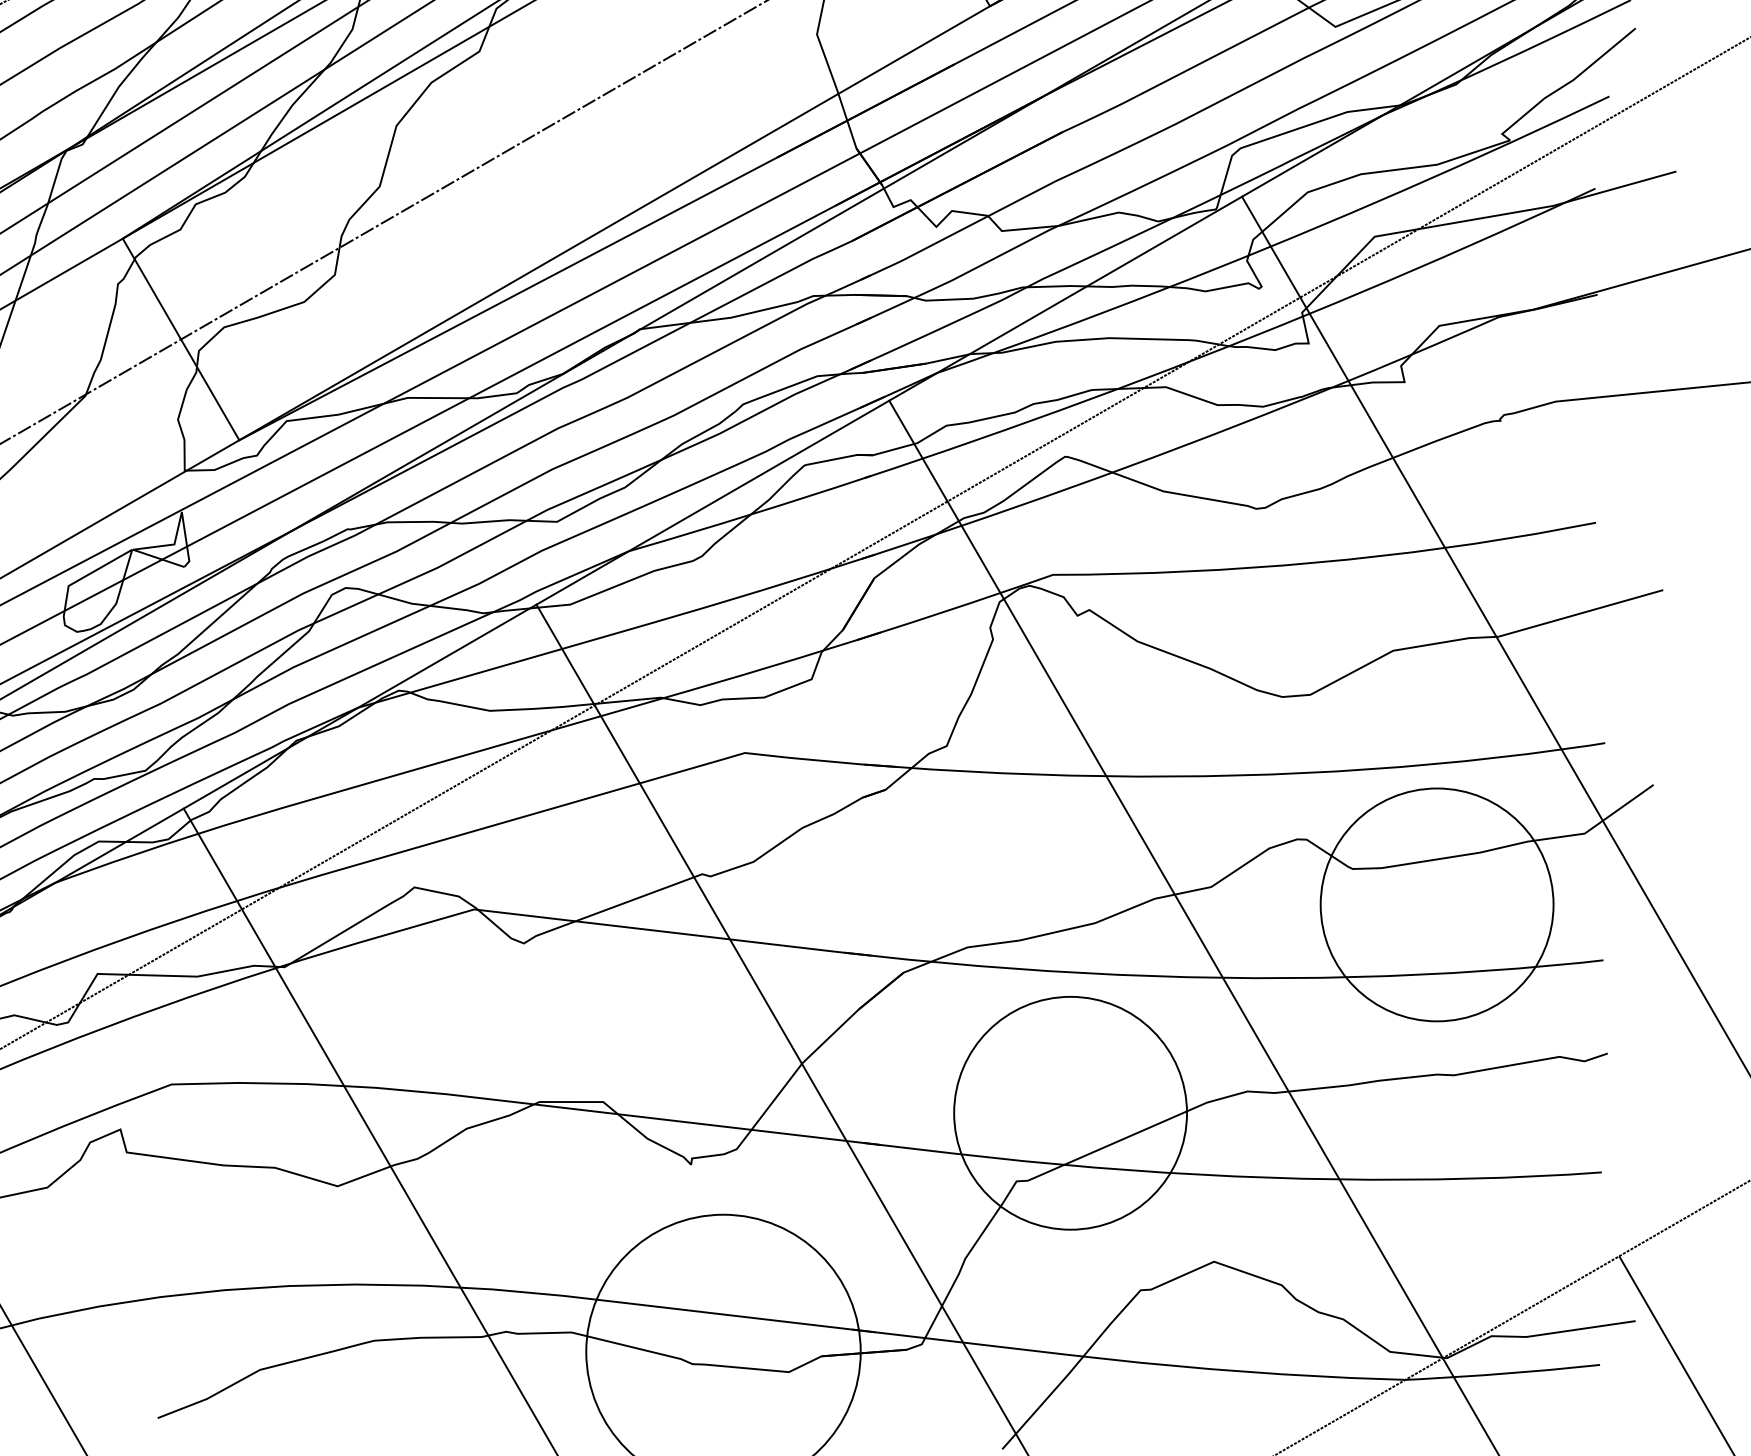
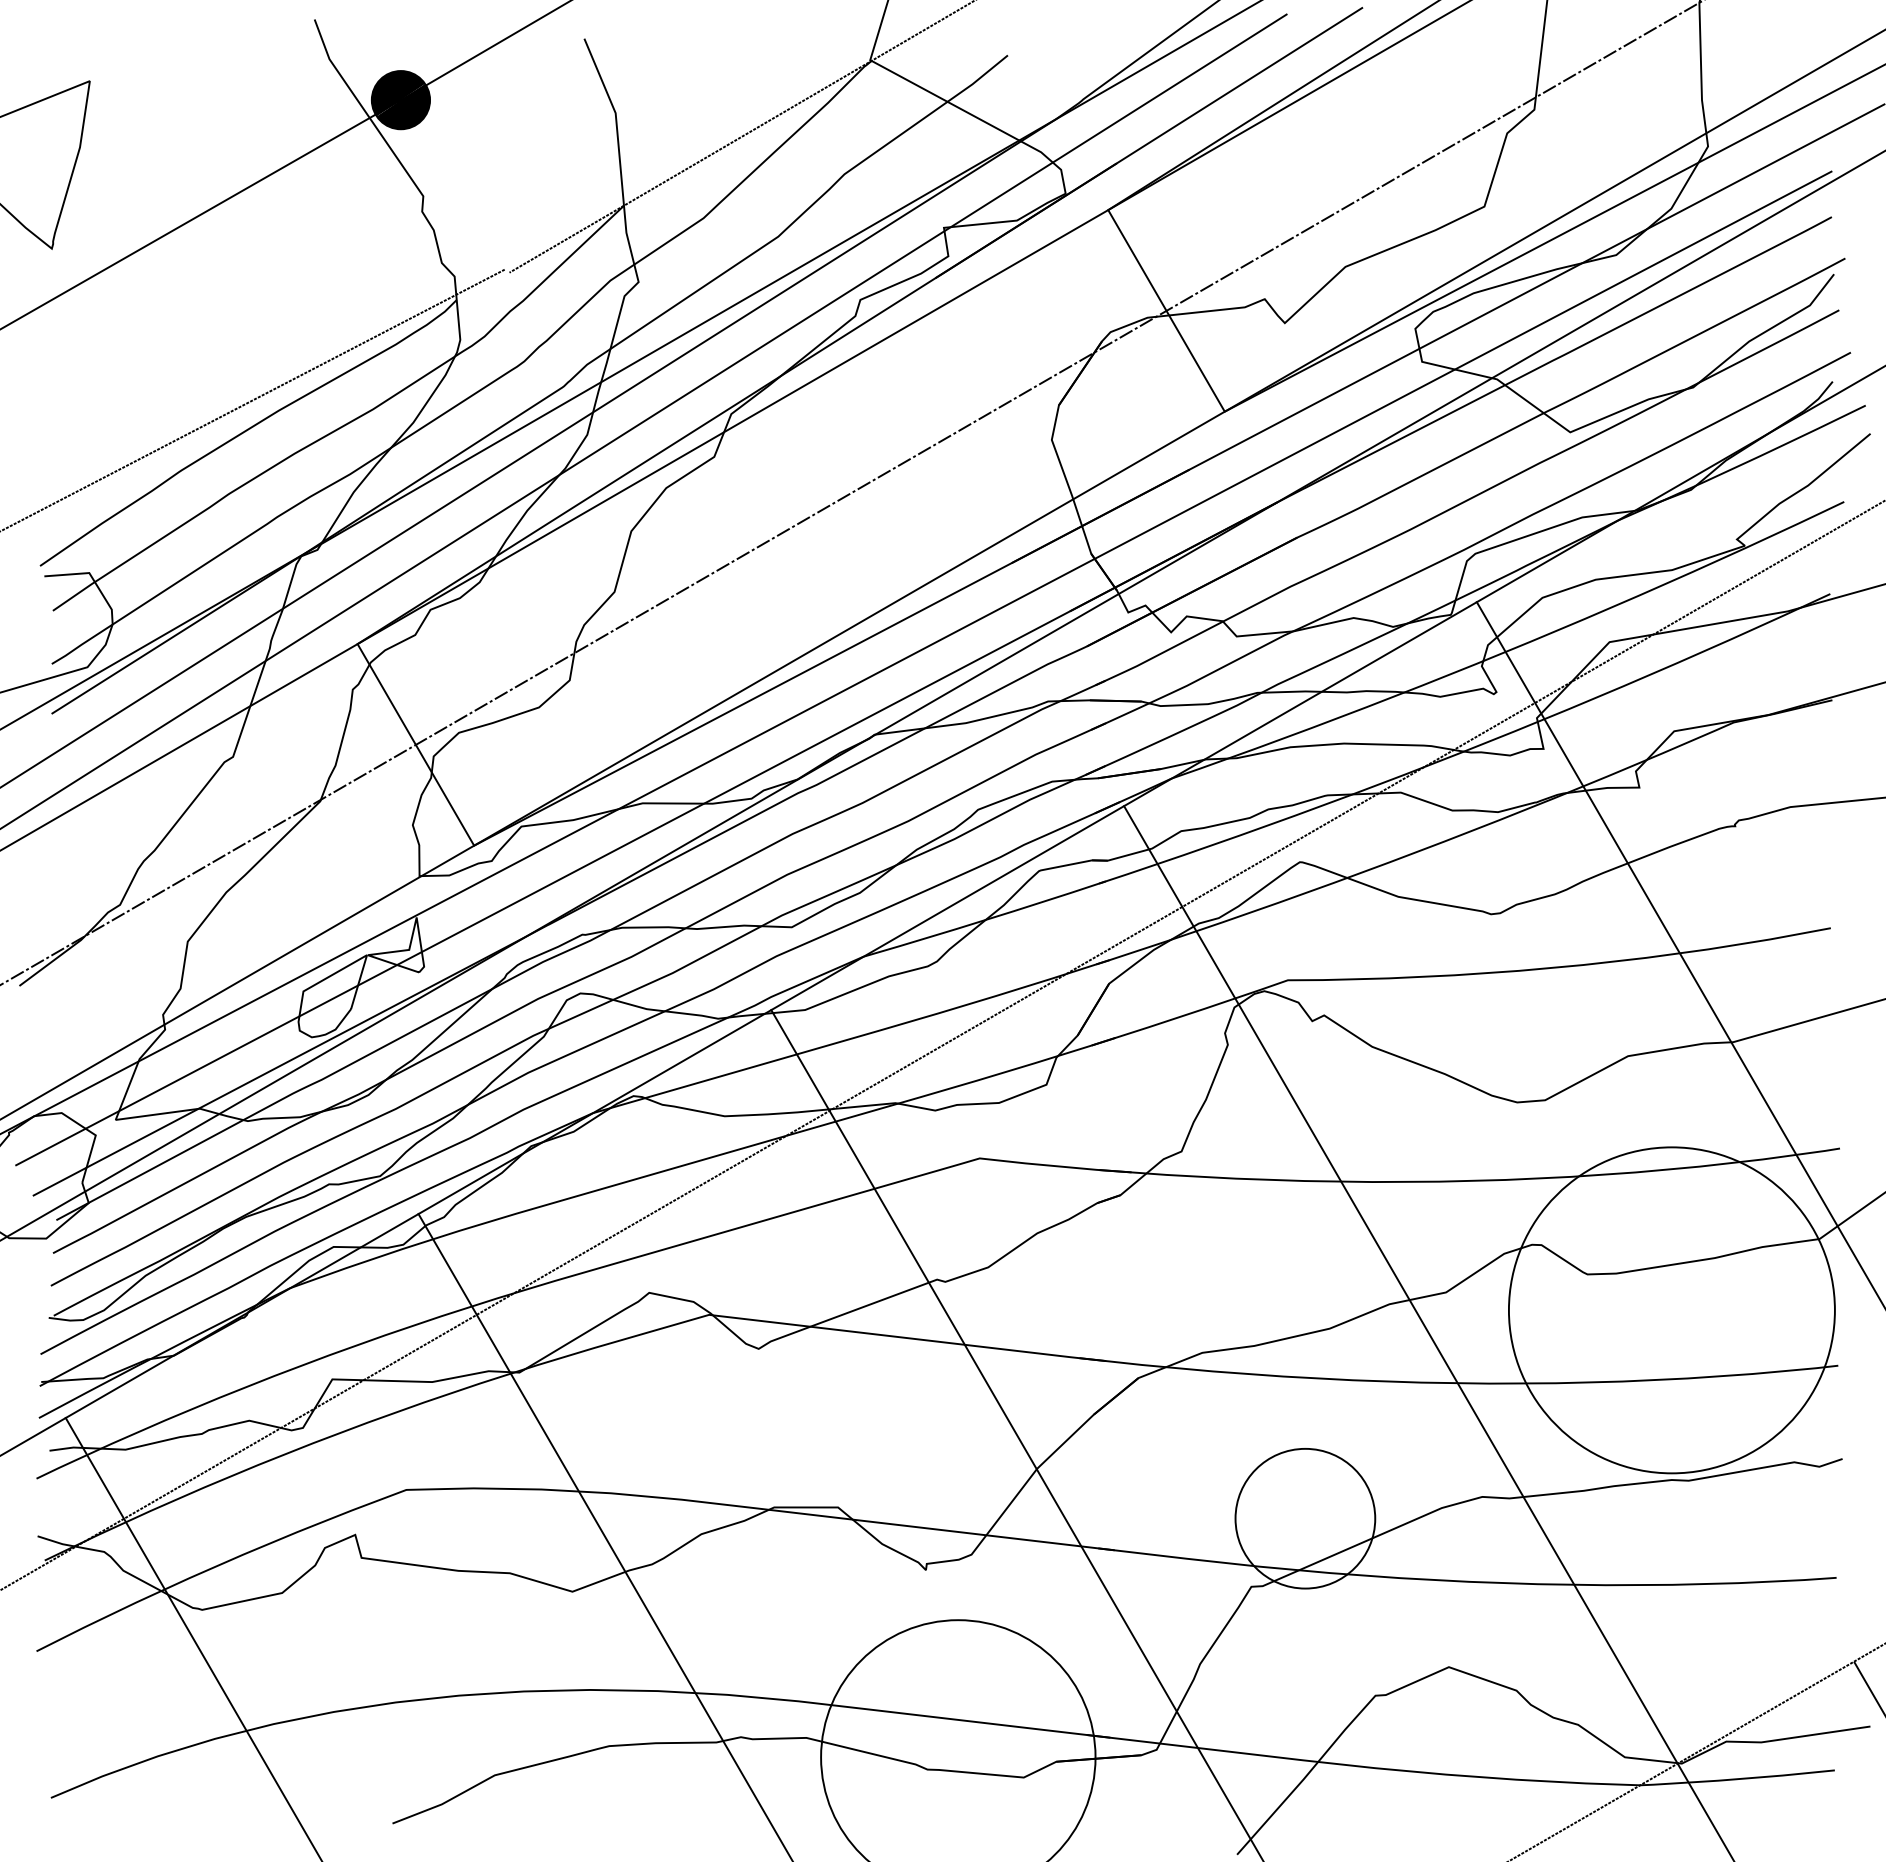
circle: (1436, 904) -> (1671, 1309), size x1.4
circle: (1069, 1113) -> (1304, 1518), size x0.6

